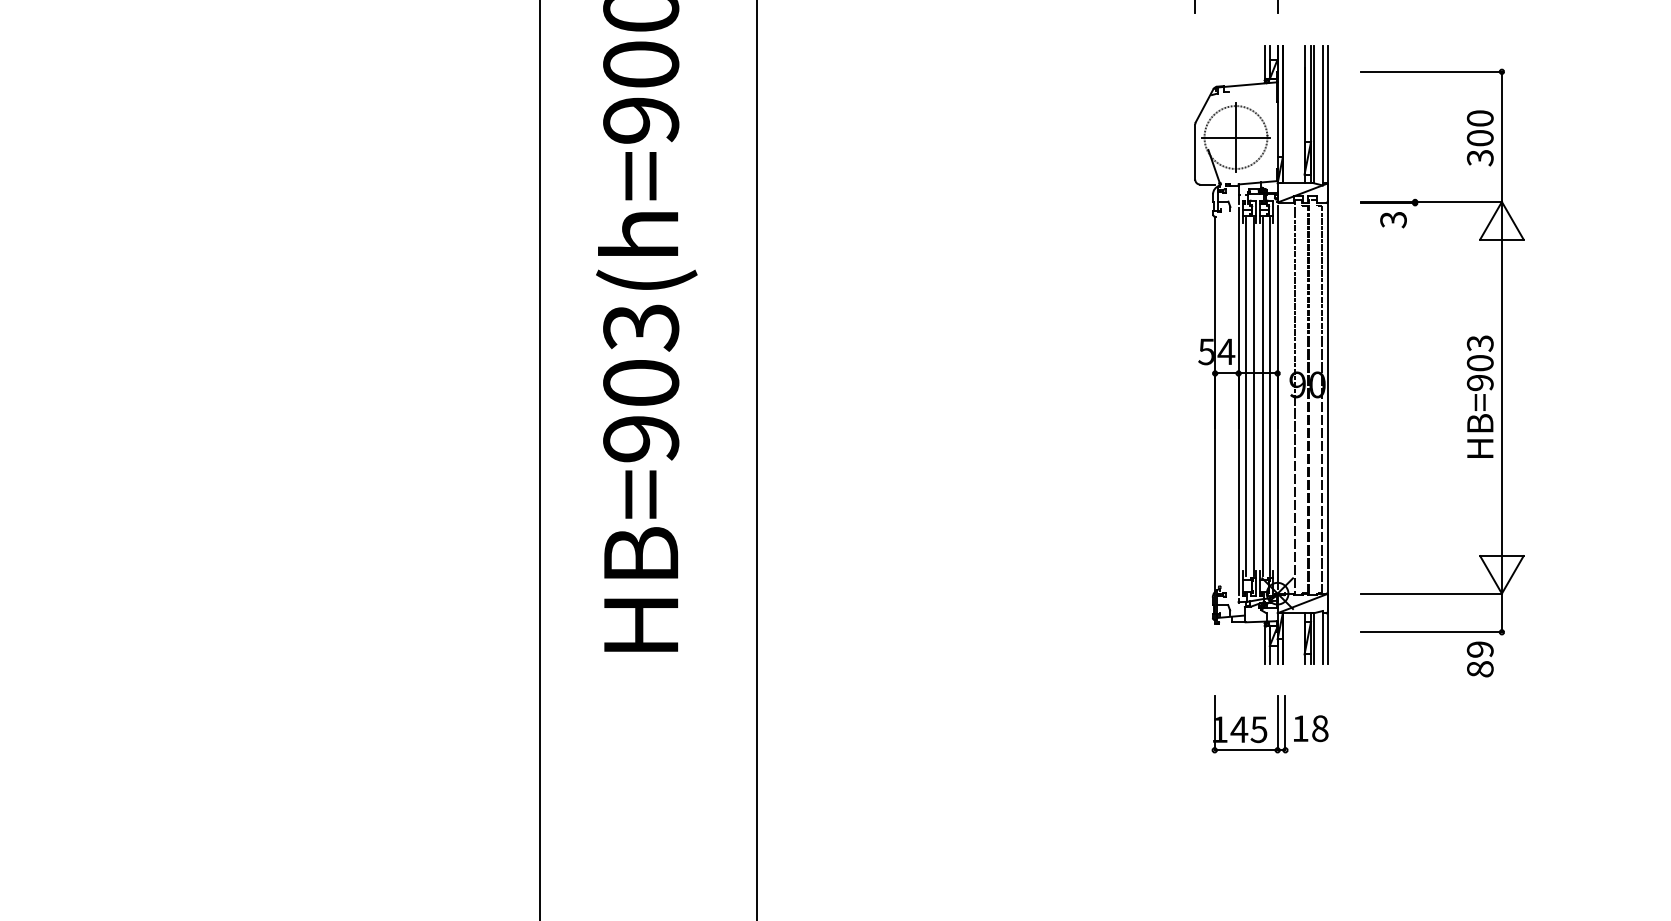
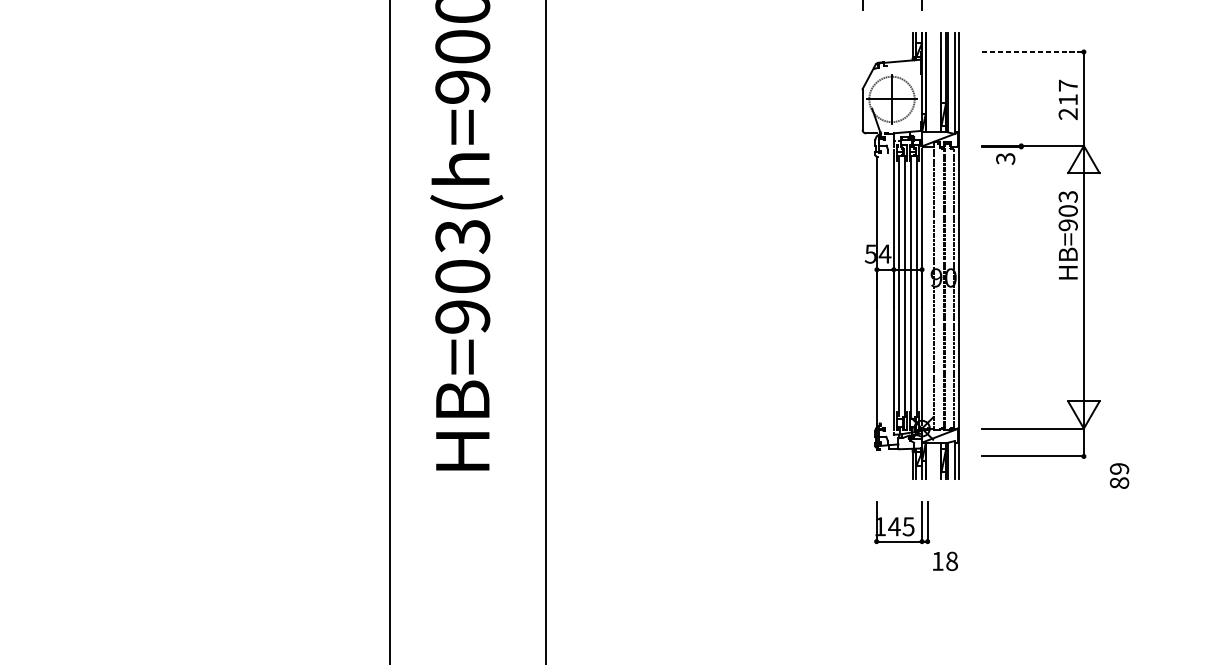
line: (1431, 71) -> (1033, 51), solid -> dashed
text: (1479, 138) -> (1067, 100), 300 -> 217
text: (1479, 396) -> (1067, 235), moved
text: (1479, 659) -> (1118, 476), moved
text: (1311, 728) -> (945, 561), moved

